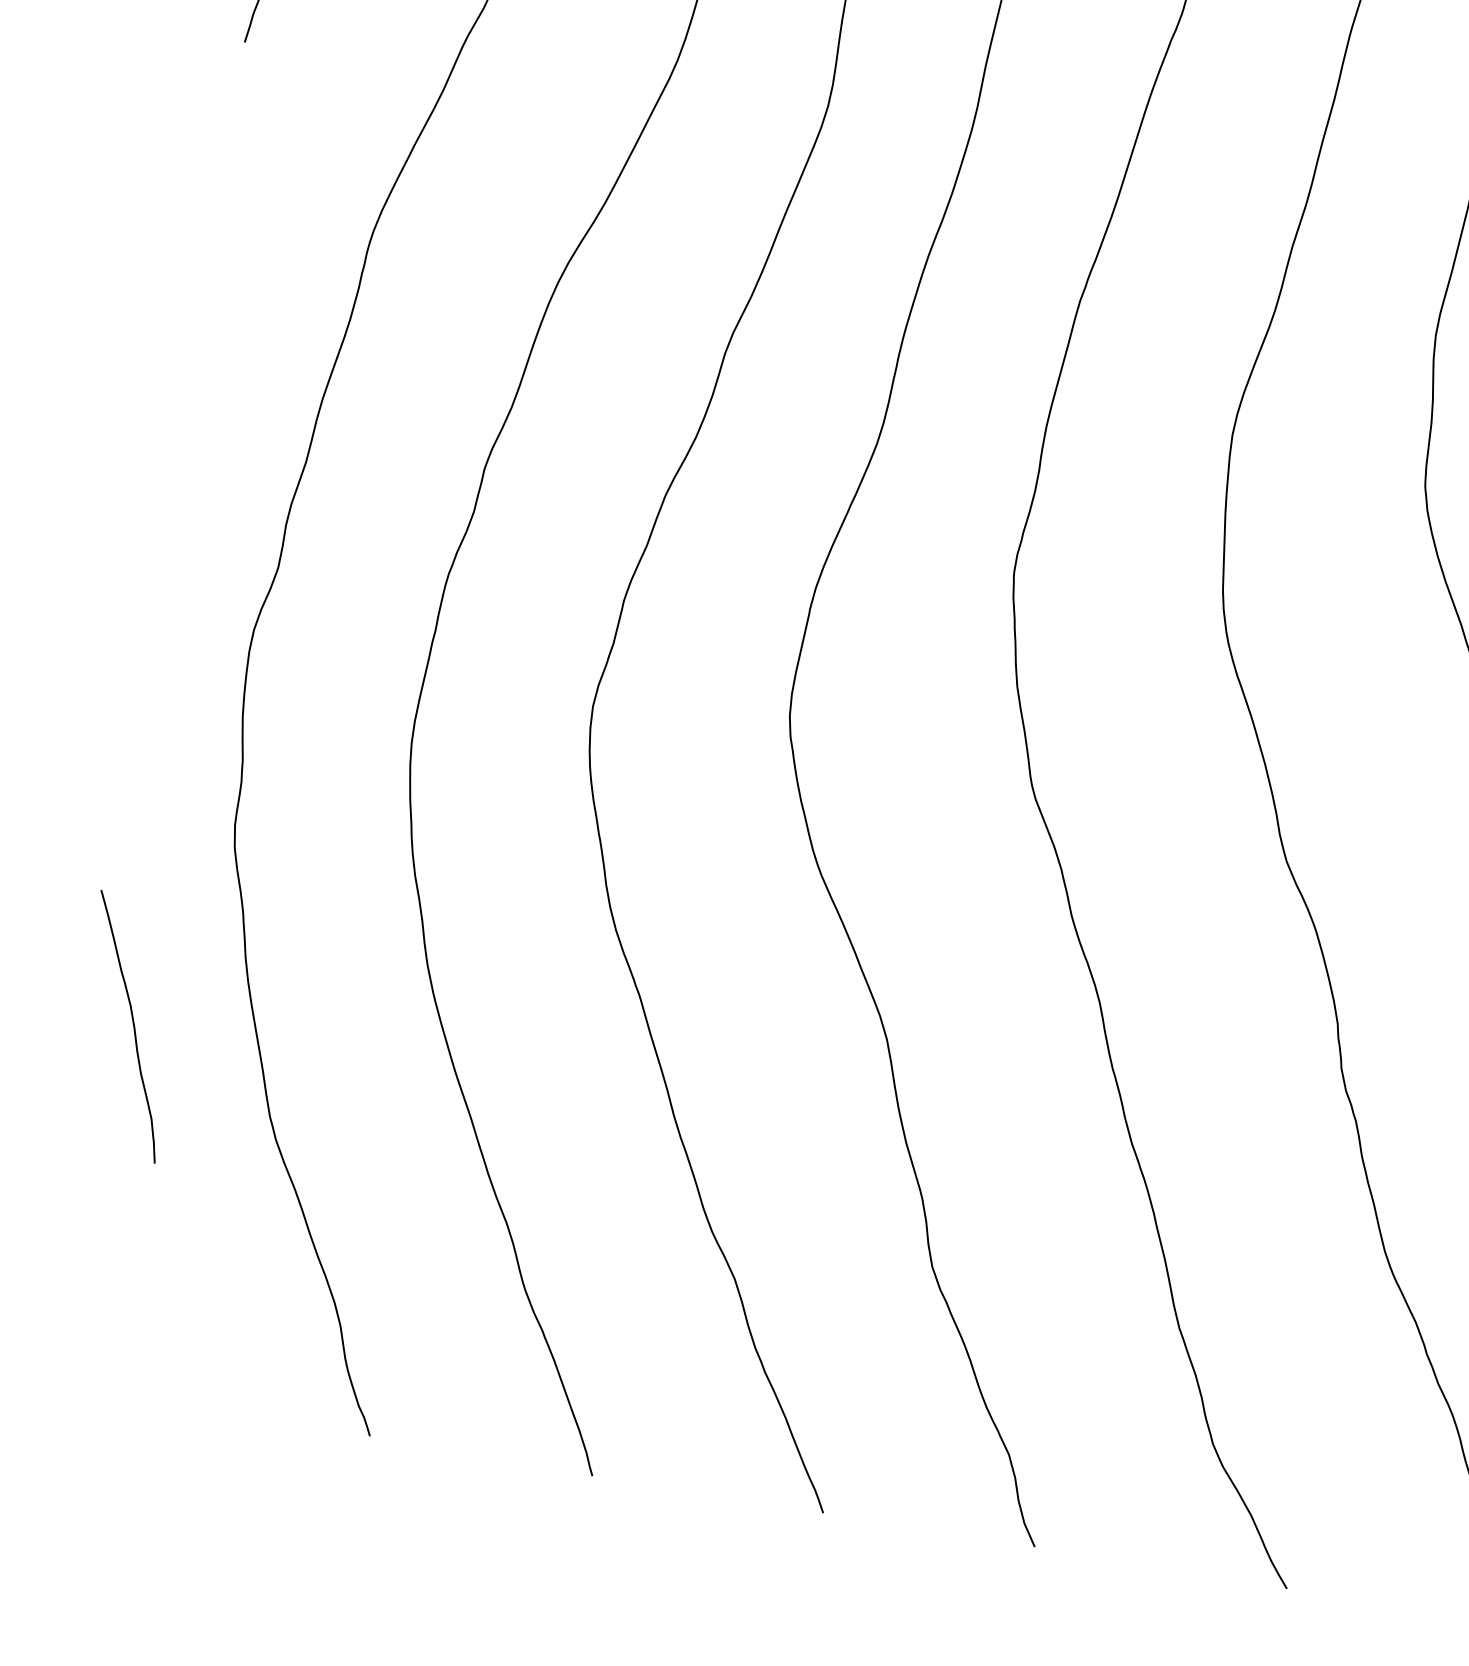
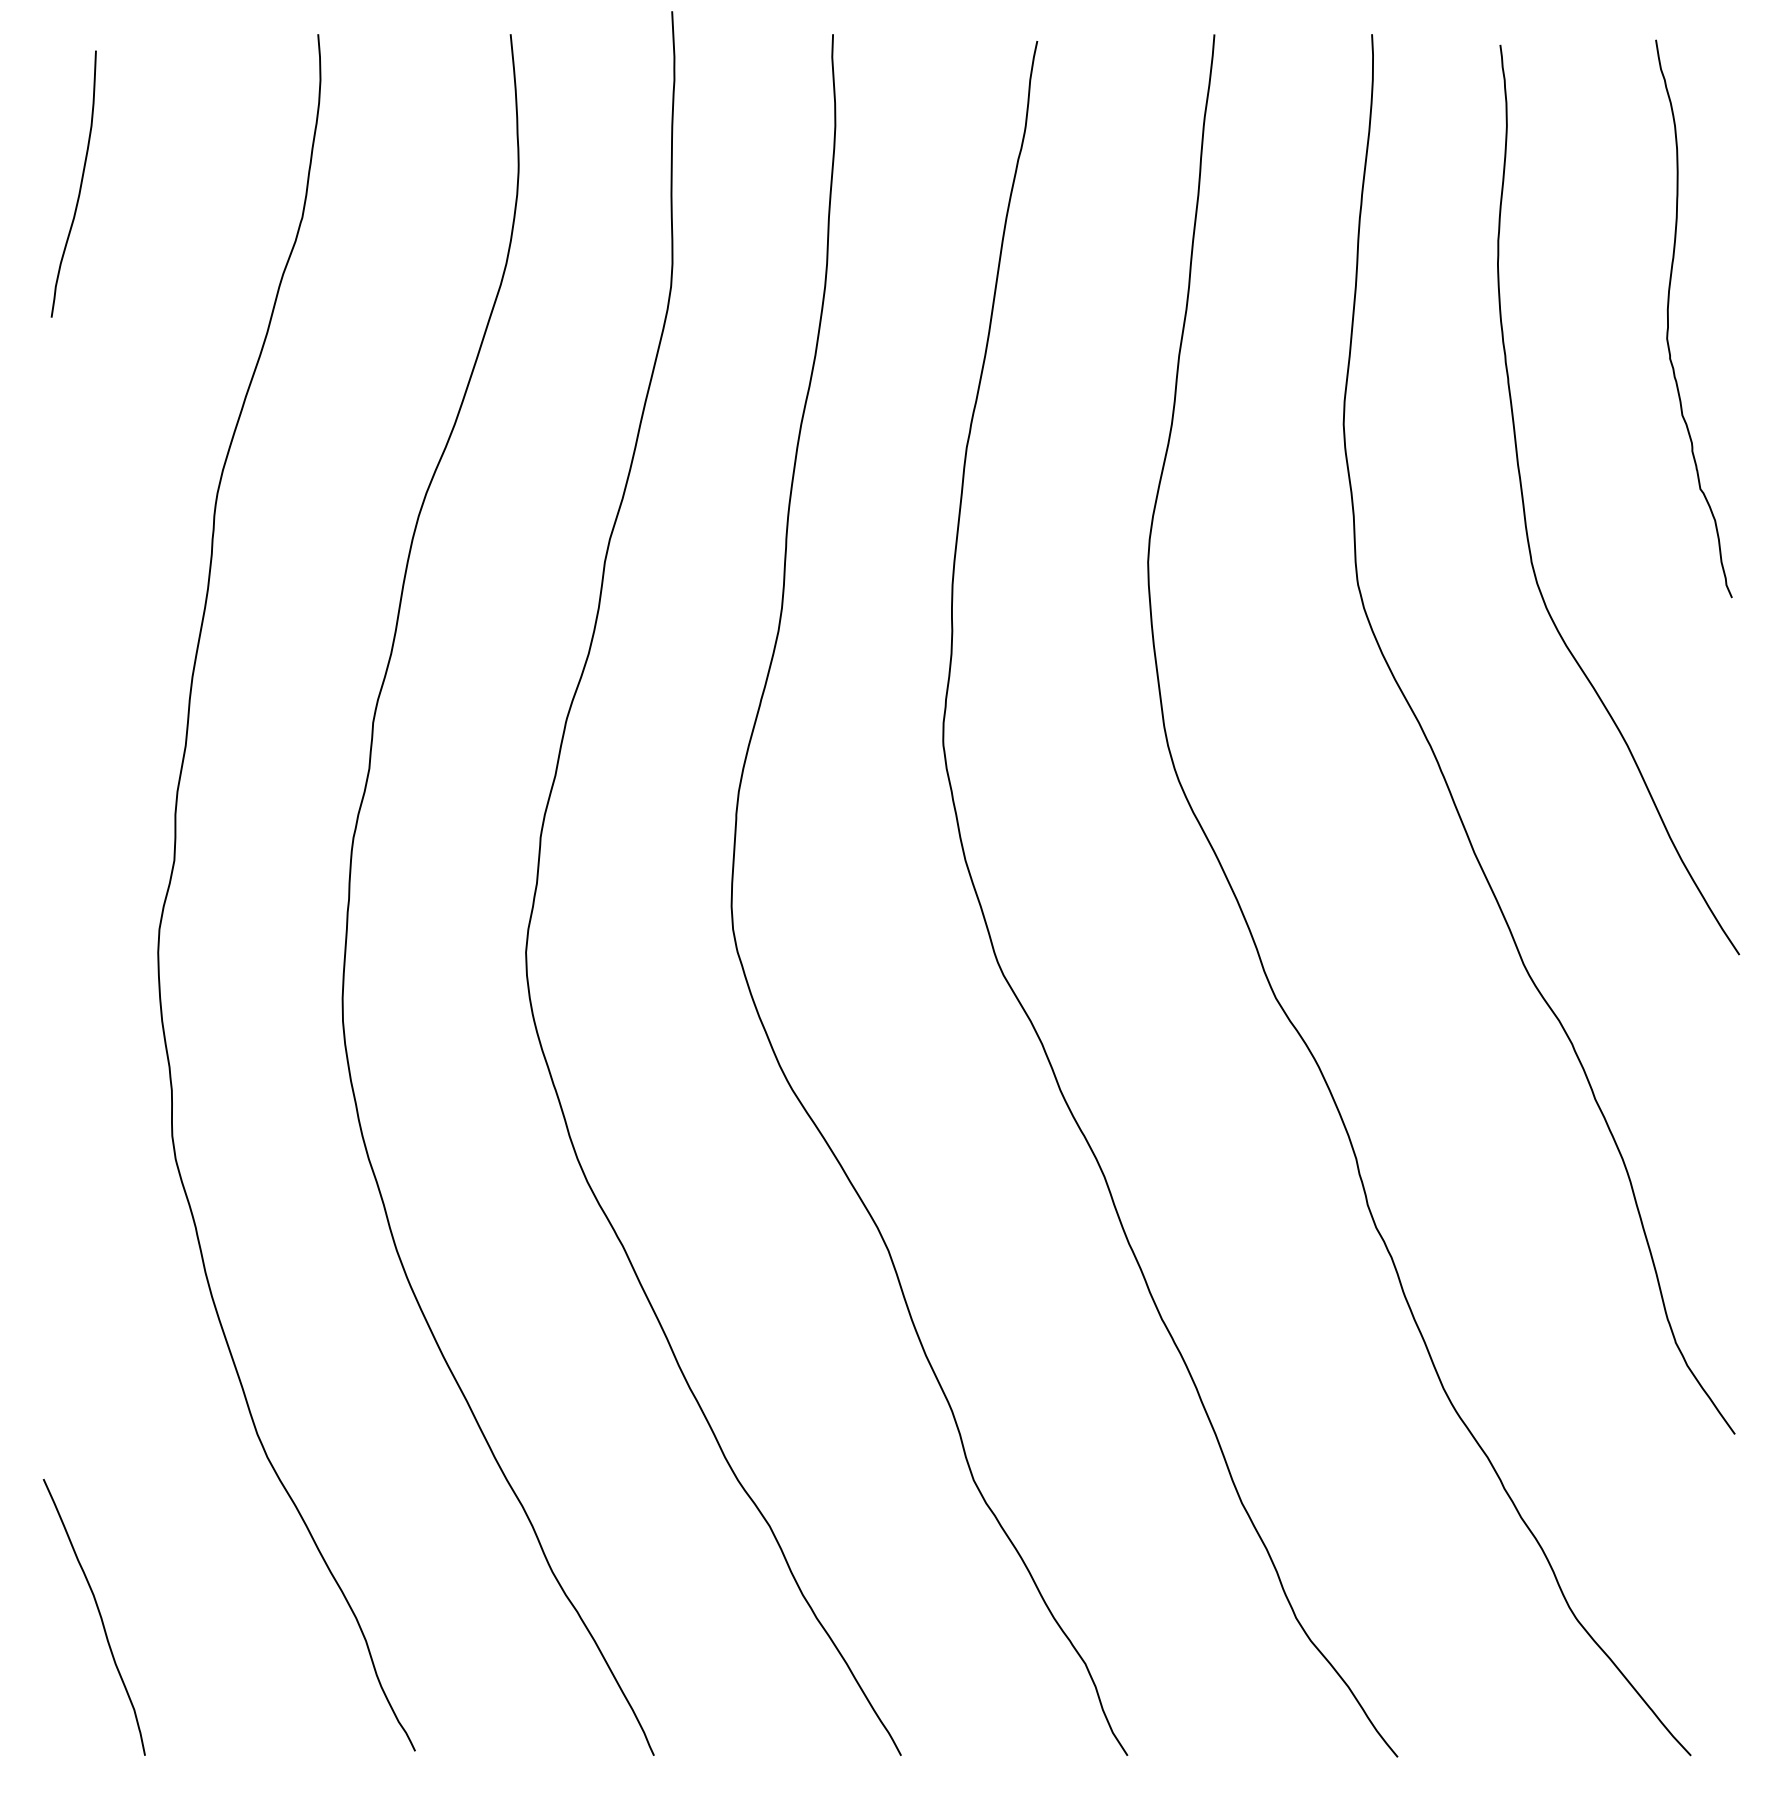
curve: (132, 1026) -> (99, 1616), moved

